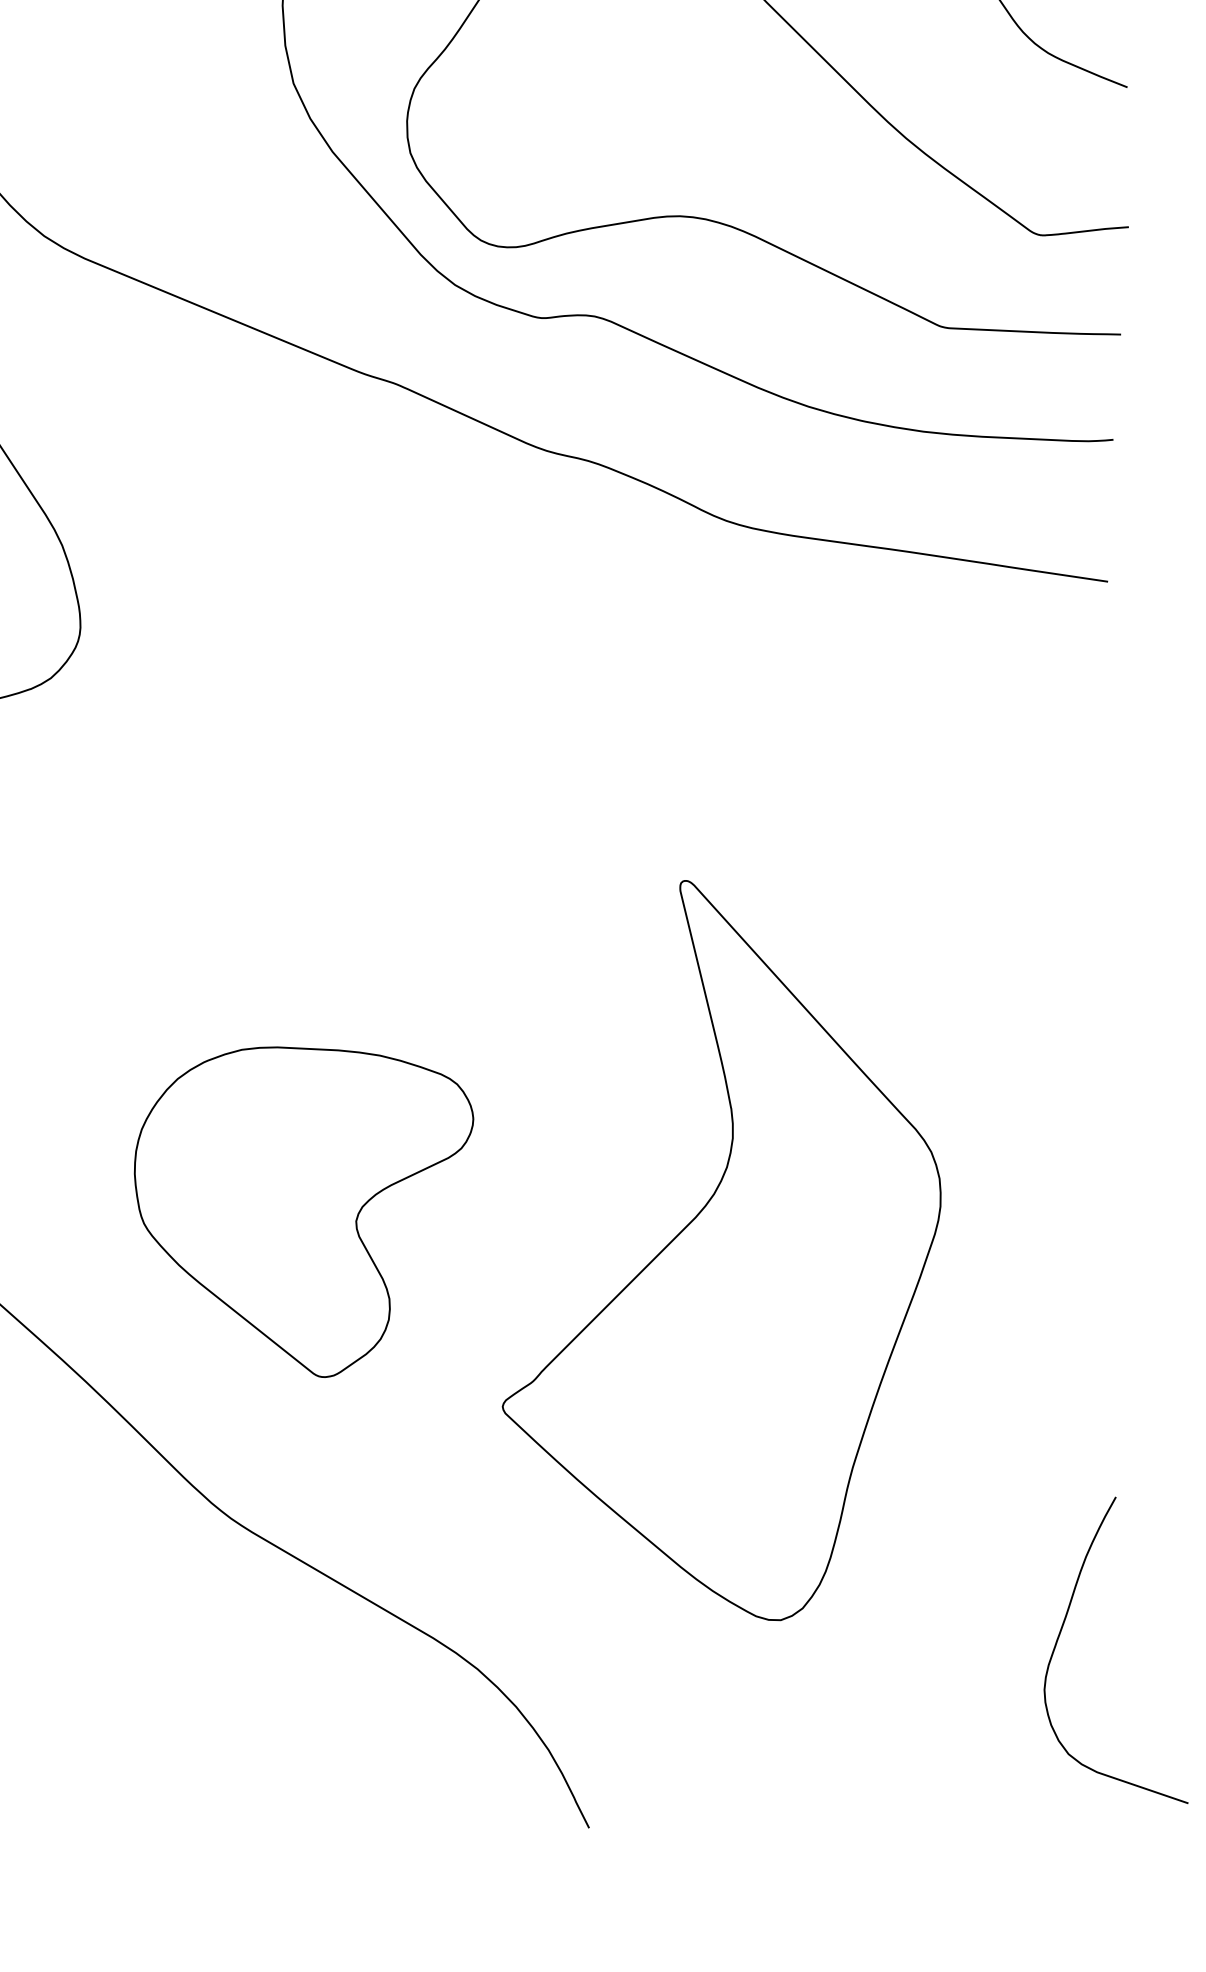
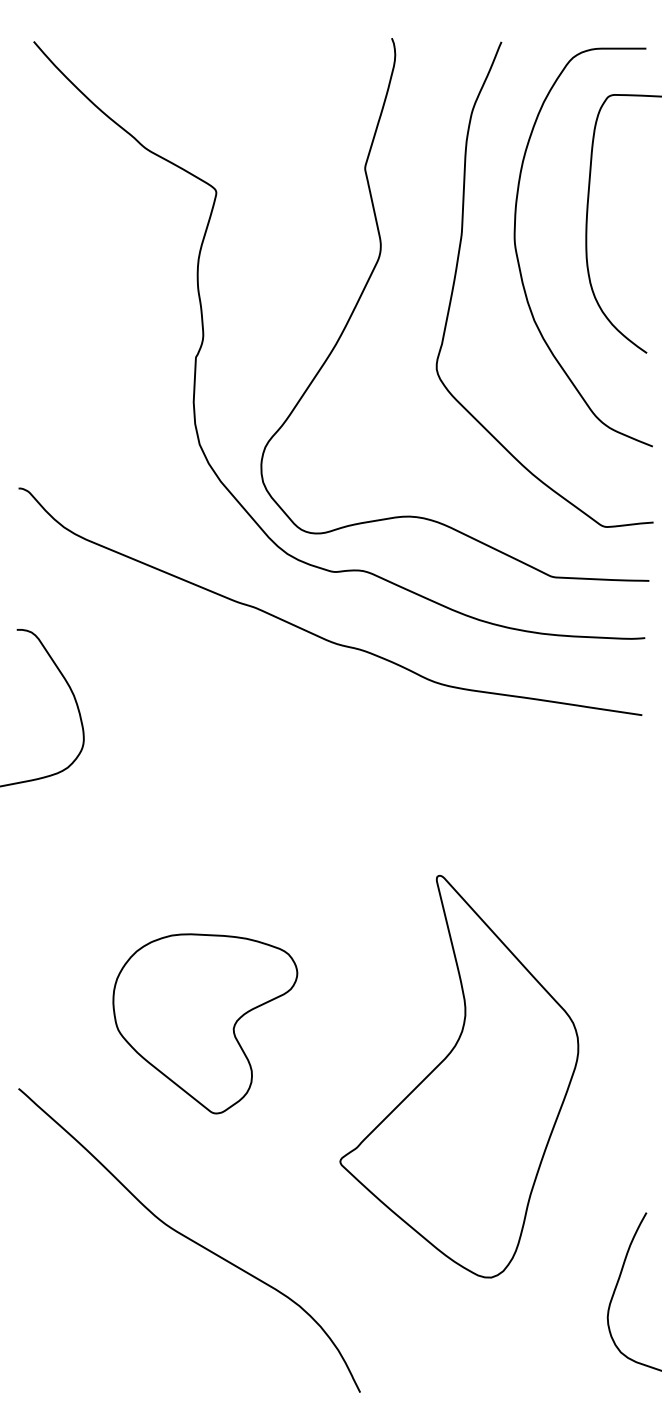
part: (304, 1211) -> (205, 1023), moved
part: (722, 1250) -> (459, 1076), moved

